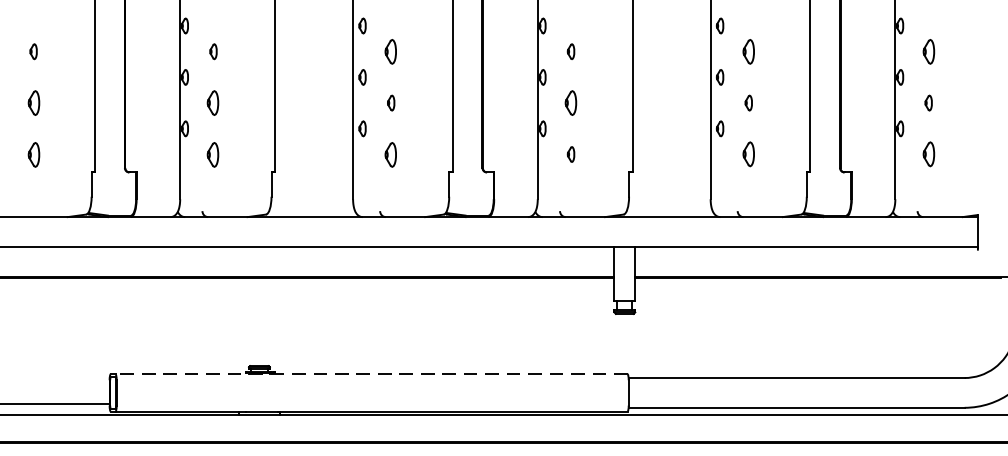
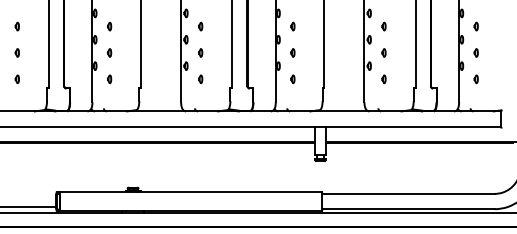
part: (390, 51) -> (200, 26), size x0.62
part: (747, 51) -> (383, 26), size x0.62
part: (927, 51) -> (475, 26), size x0.62
part: (31, 102) -> (16, 52), size x0.62
part: (213, 102) -> (109, 52), size x0.62
part: (570, 102) -> (292, 52), size x0.62
part: (31, 152) -> (16, 78), size x0.62
part: (213, 152) -> (109, 78), size x0.62
part: (390, 152) -> (200, 78), size x0.62
part: (747, 154) -> (383, 79), size x0.62
part: (927, 154) -> (475, 79), size x0.62
line: (371, 375) -> (190, 192), dashed -> solid

